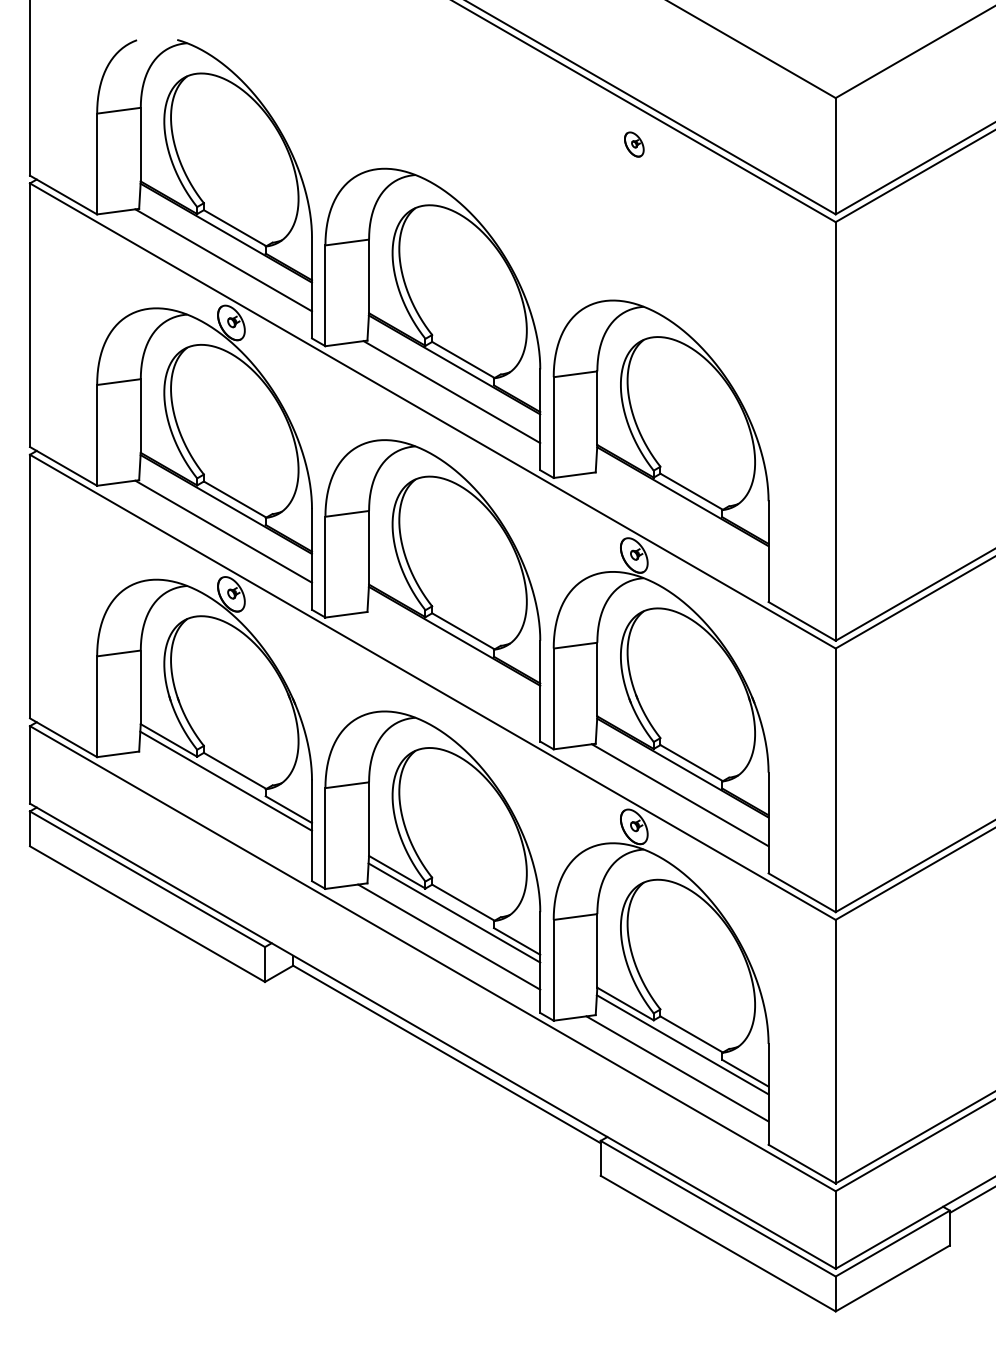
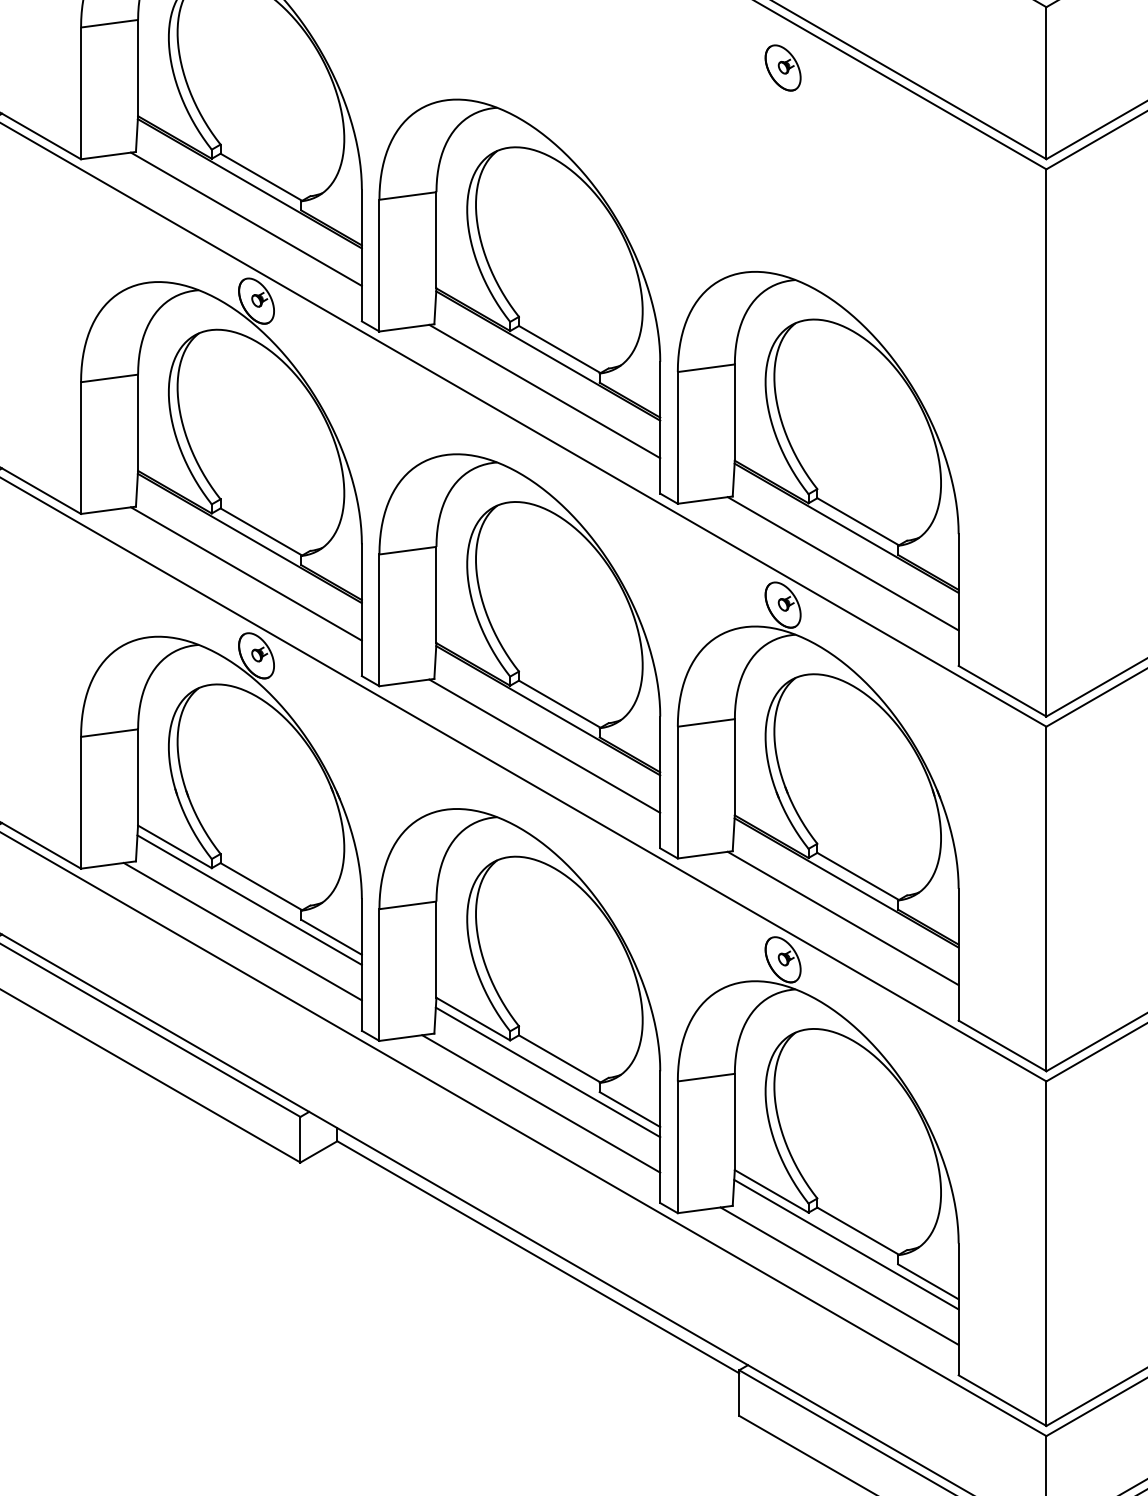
part: (634, 144) -> (783, 67), size x1.43
line: (679, 523) -> (842, 563), added
line: (451, 663) -> (544, 746), added
line: (220, 804) -> (242, 930), added

